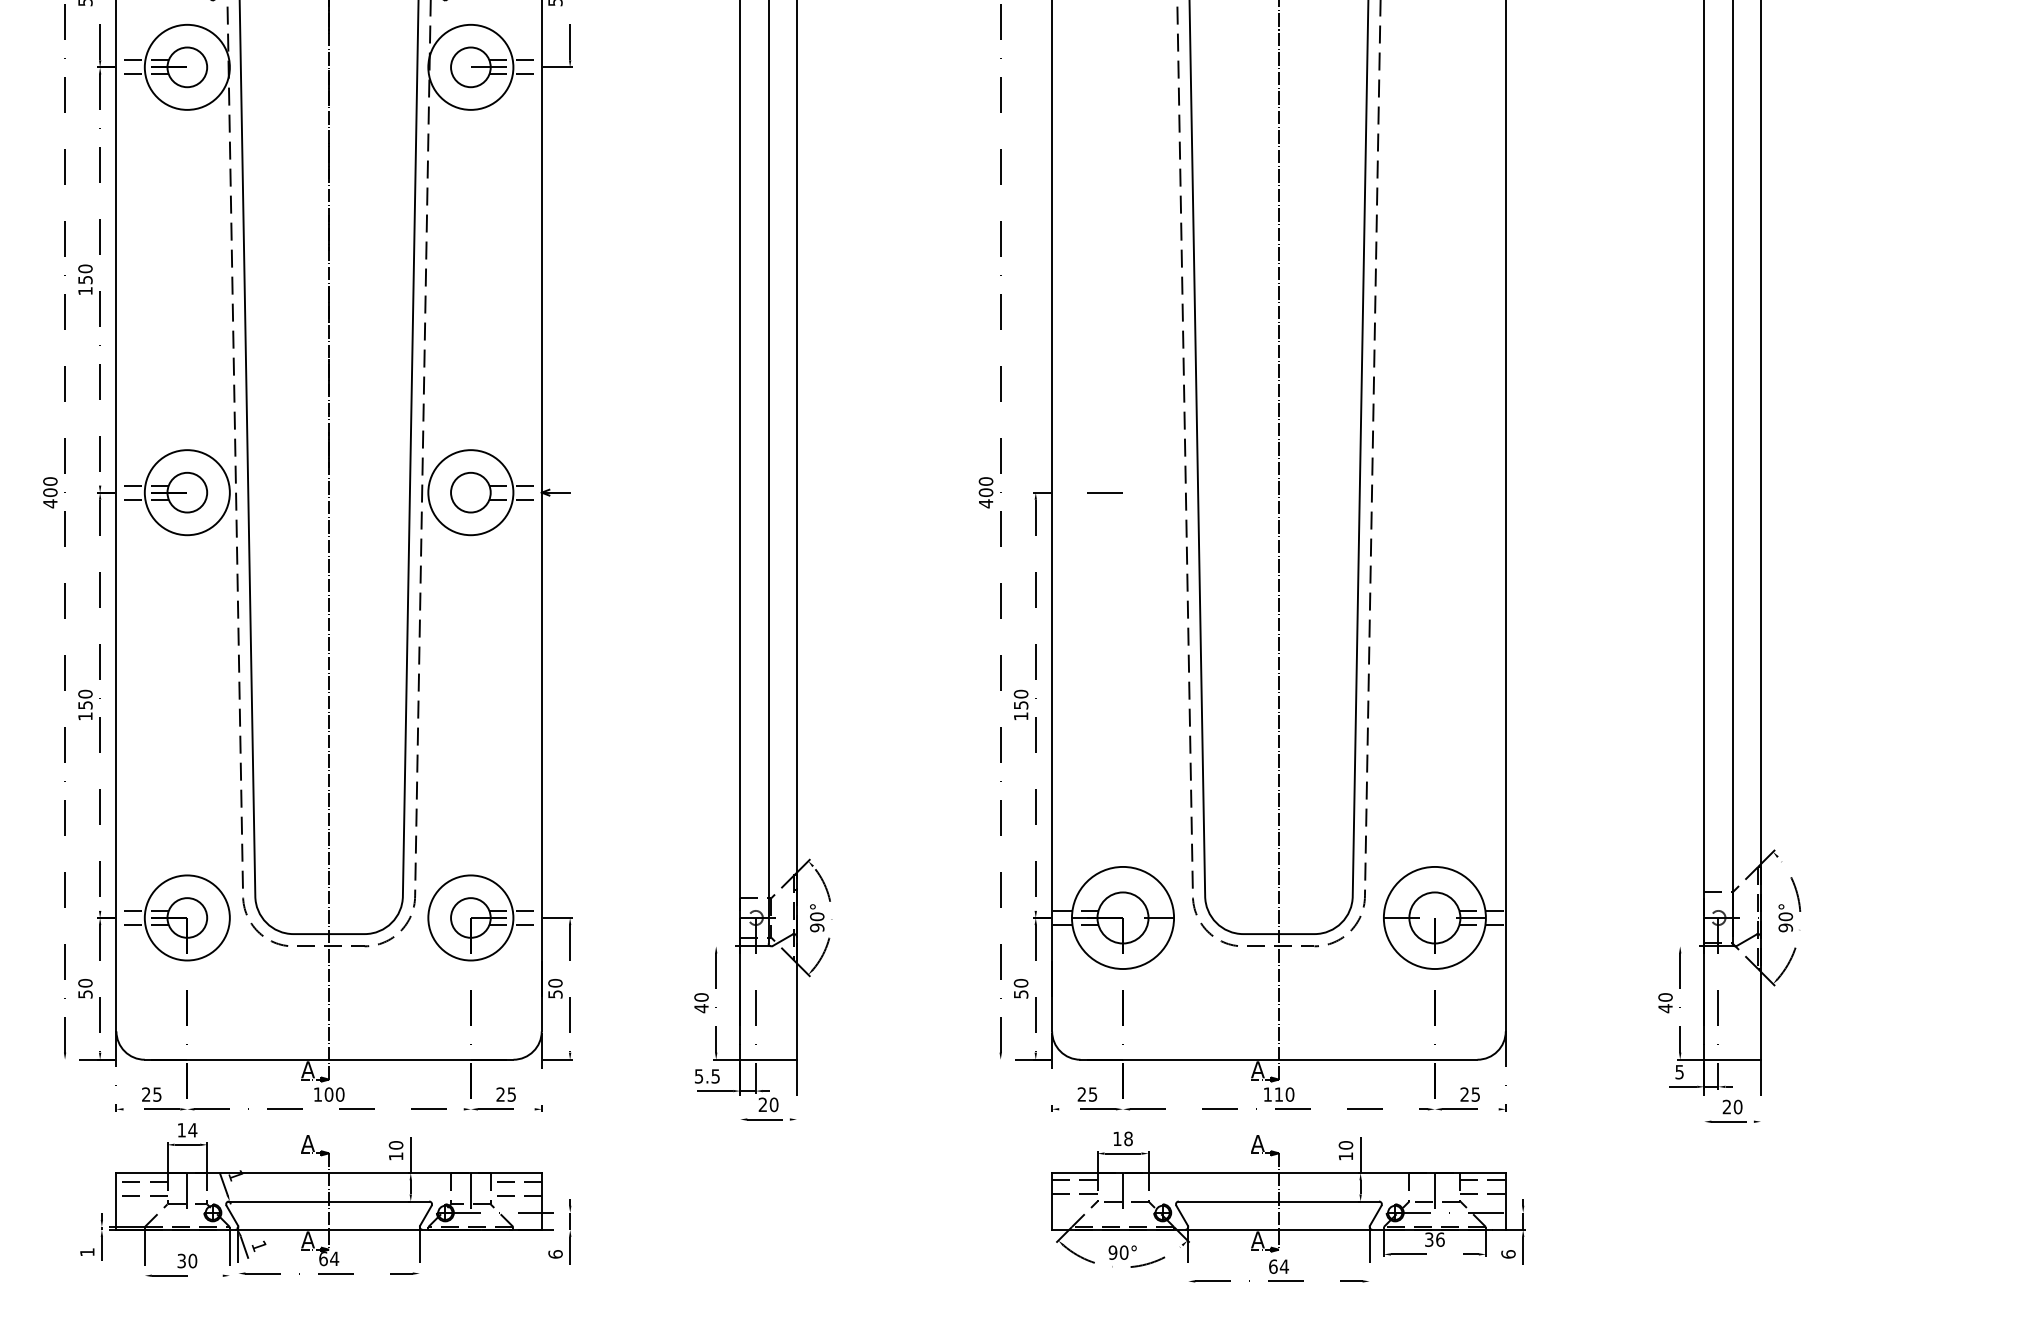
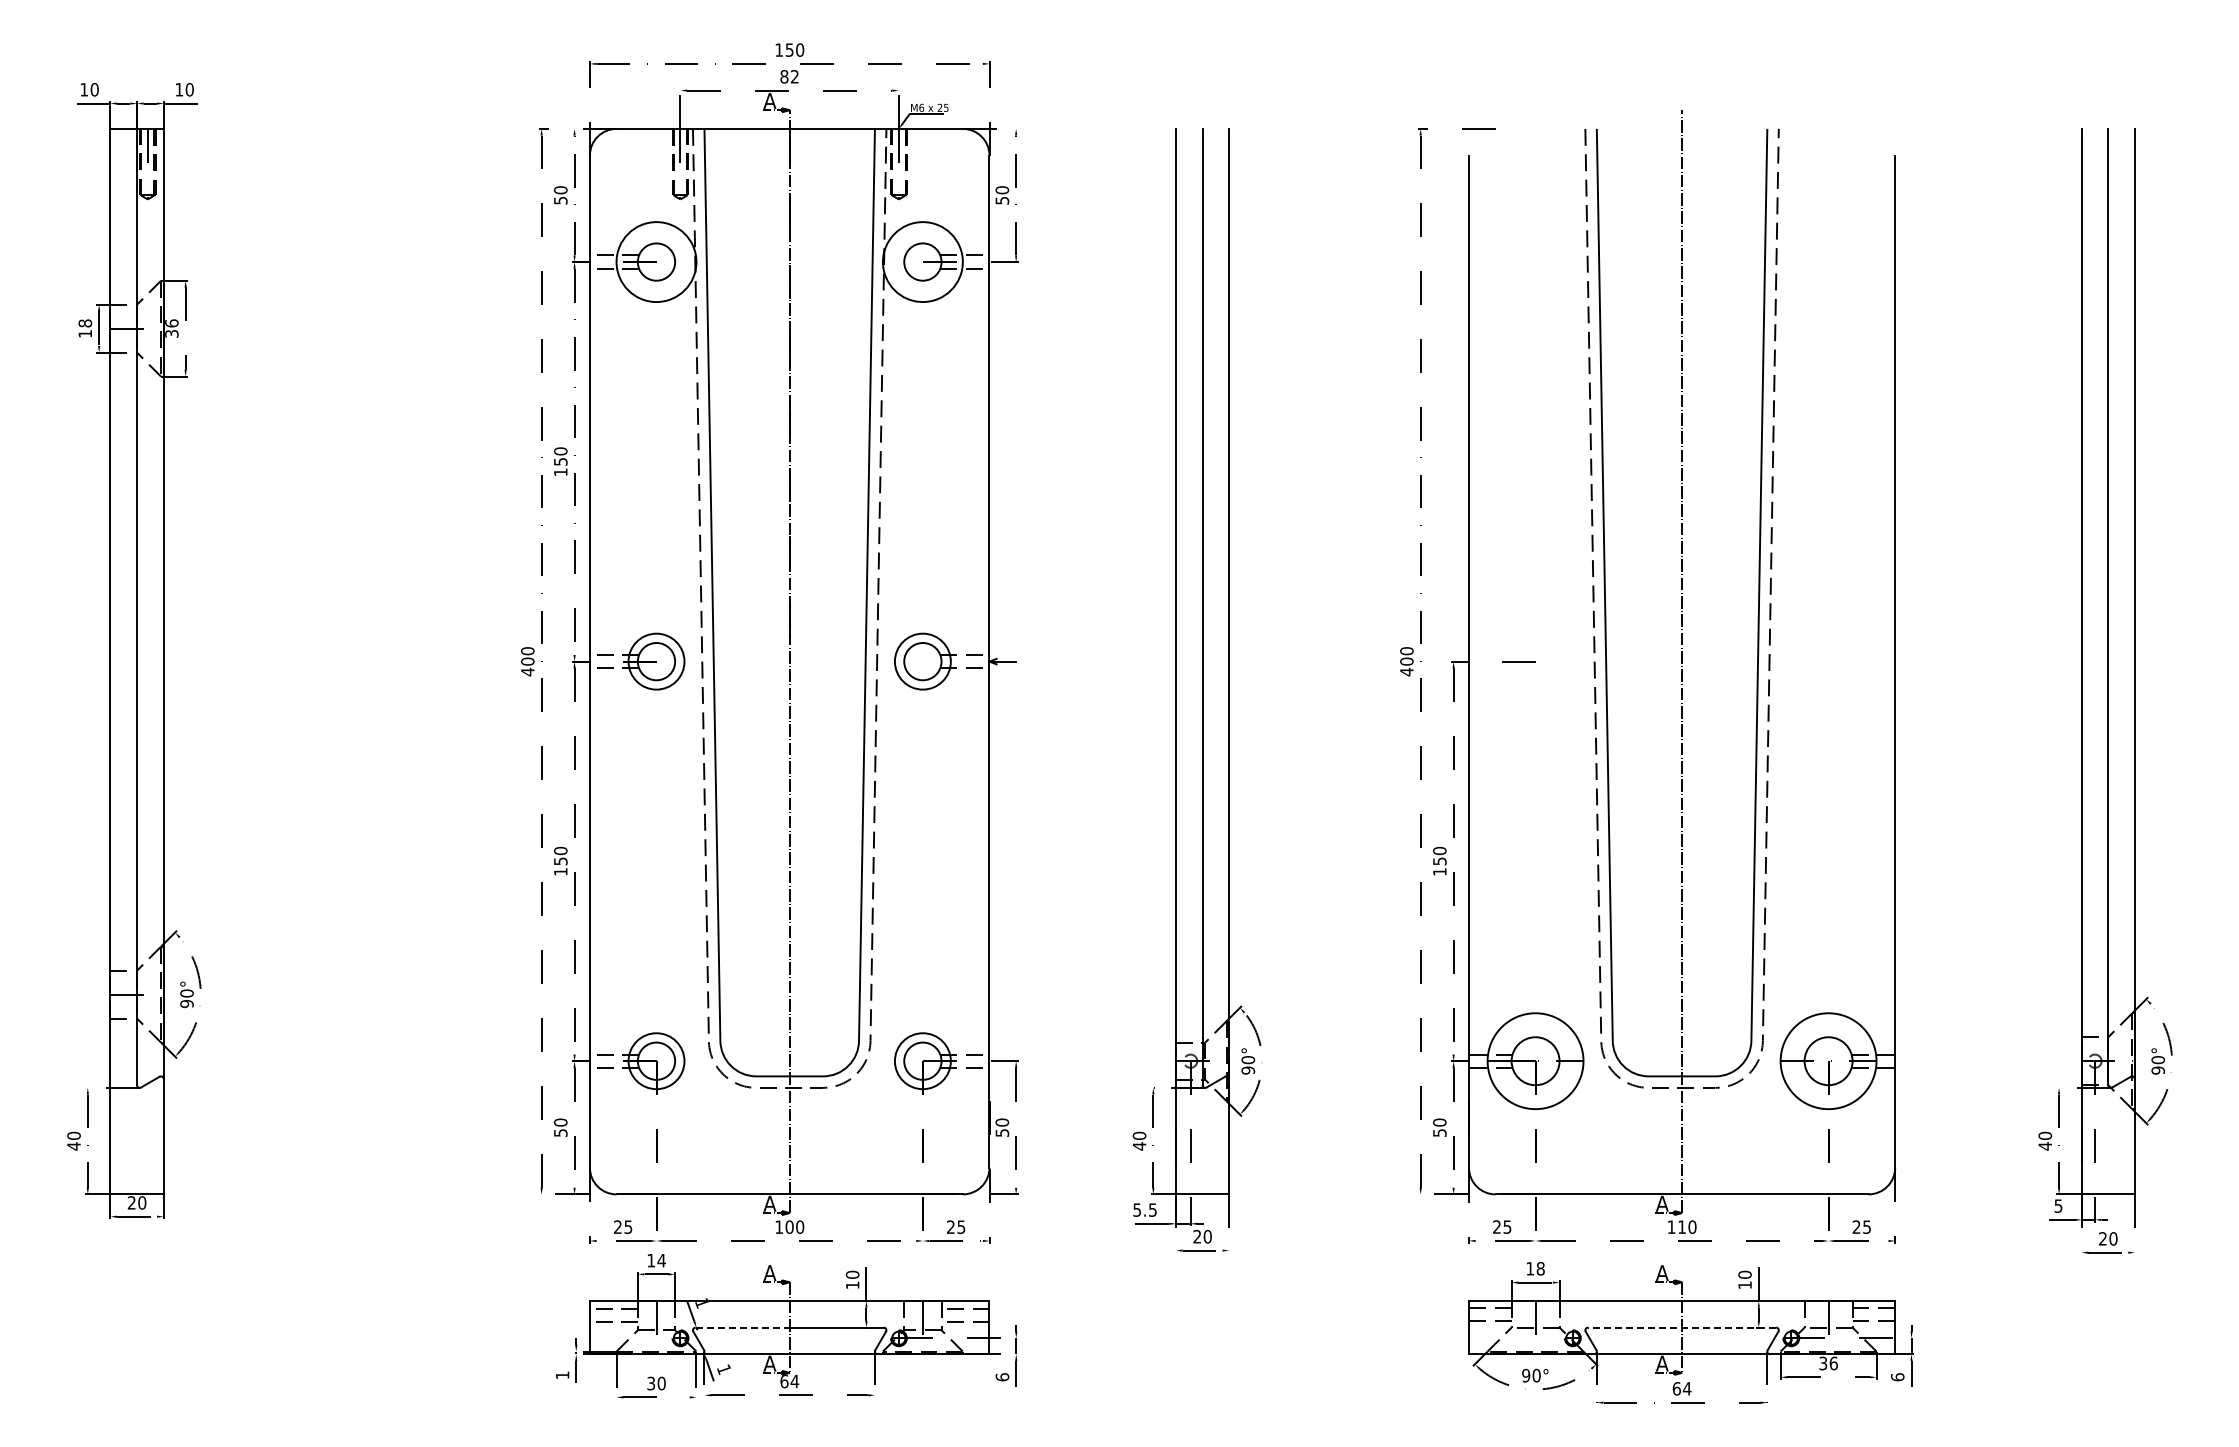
circle: (187, 492) -> (656, 661), size x0.7
circle: (470, 492) -> (922, 661), size x0.7
circle: (187, 918) -> (656, 1061), size x0.7
circle: (470, 918) -> (922, 1061), size x0.7
line: (279, 1201) -> (743, 1327), solid -> dashed
line: (1278, 1201) -> (1681, 1327), solid -> dashed

